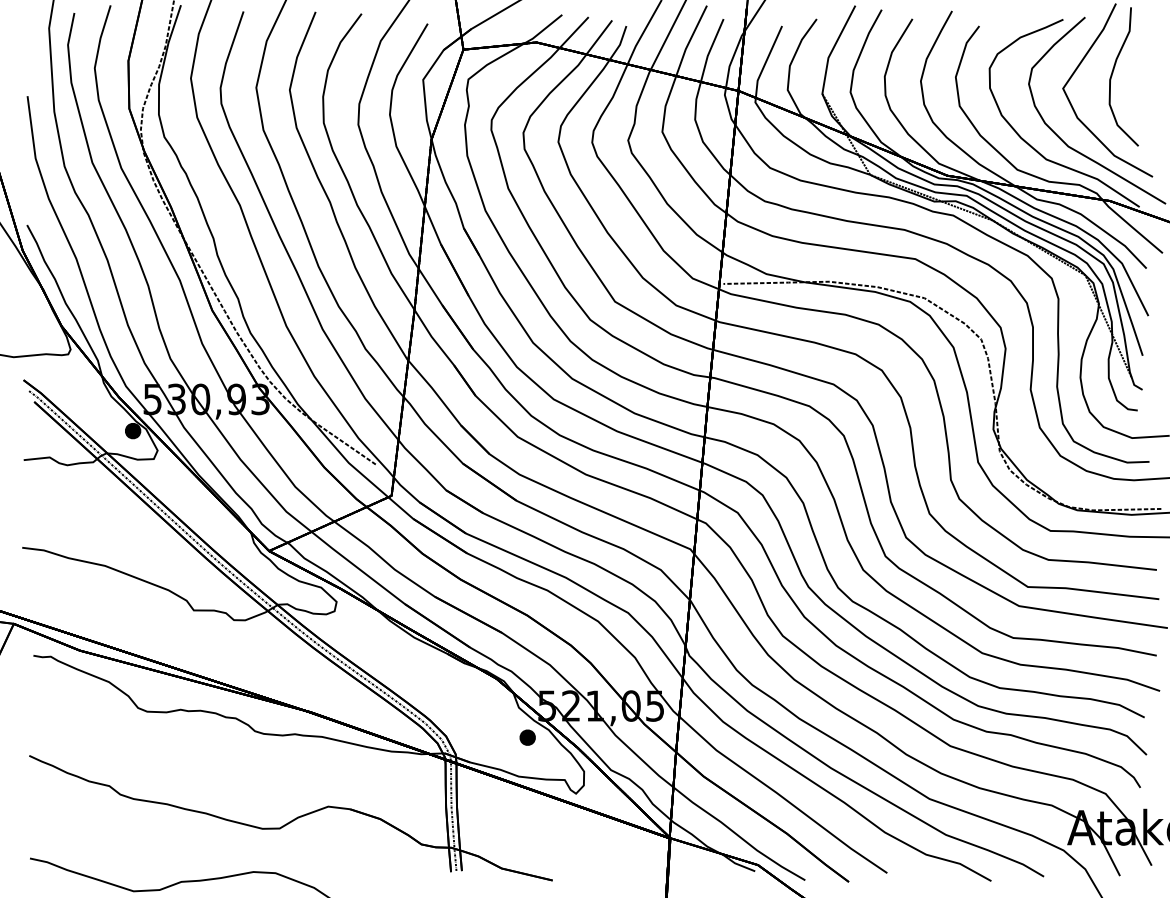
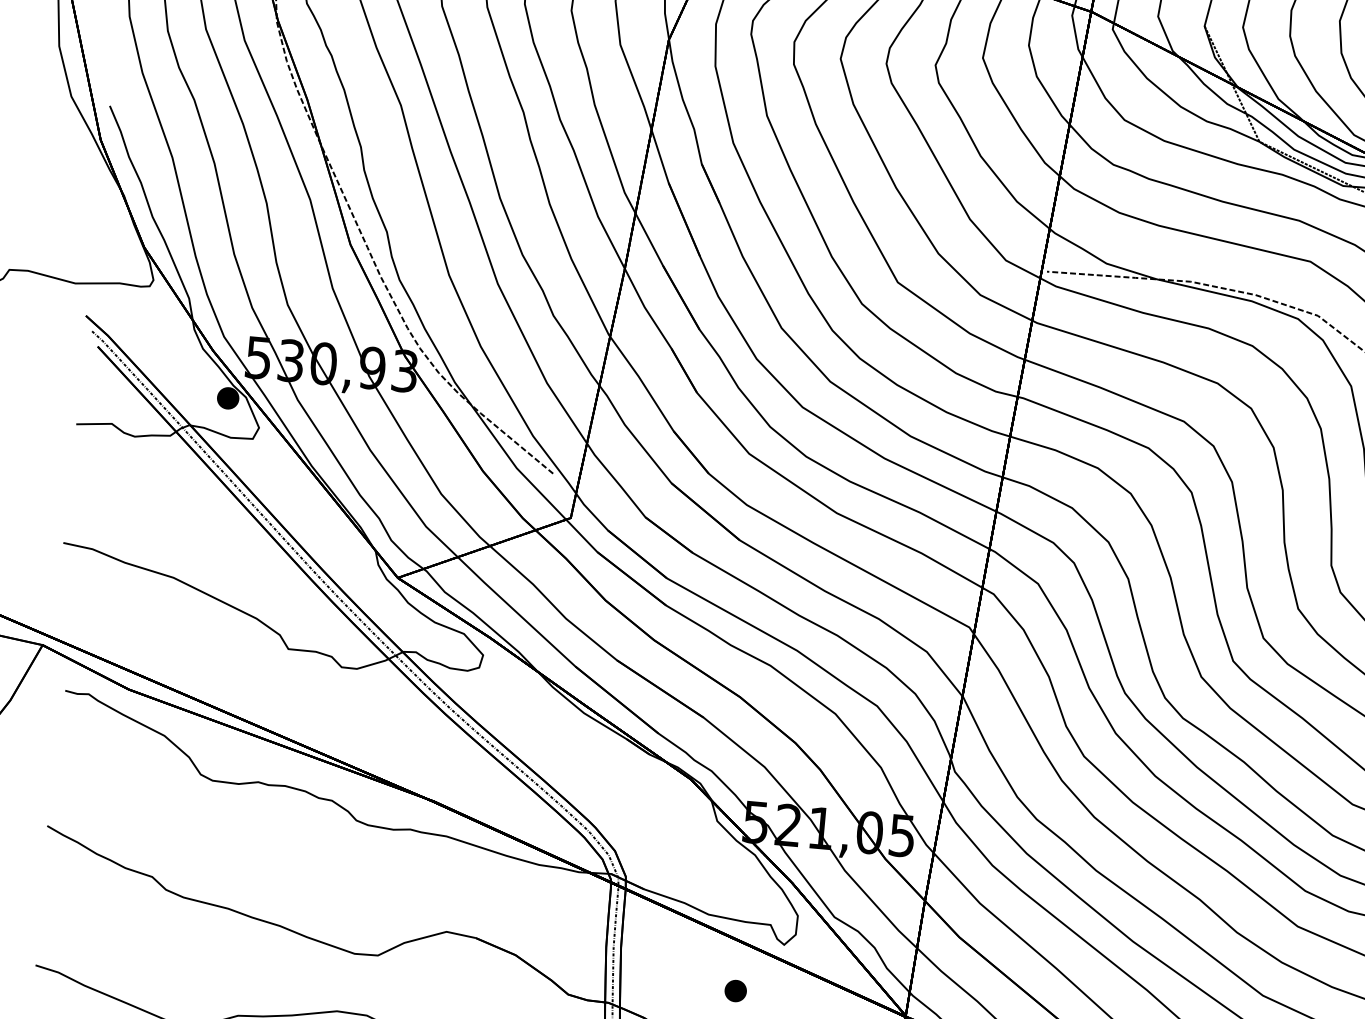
part: (527, 737) -> (735, 990), moved

